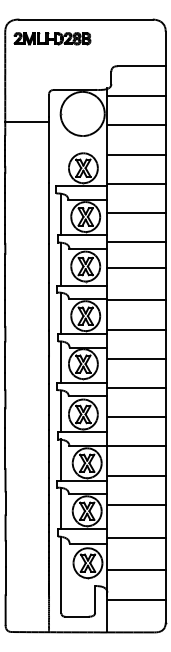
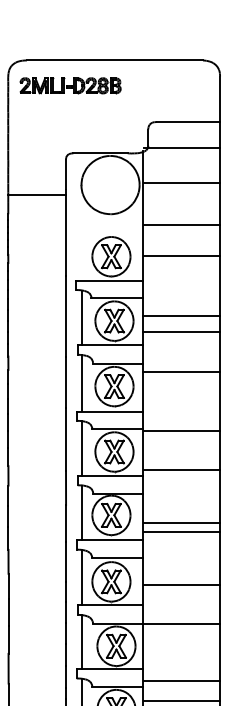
line: (136, 96) -> (181, 148), moved
line: (136, 125) -> (181, 183), moved
line: (136, 154) -> (181, 225), moved
line: (136, 183) -> (181, 255), moved
line: (136, 242) -> (181, 332), moved
line: (136, 267) -> (181, 371), moved
line: (136, 358) -> (181, 522), moved
line: (136, 388) -> (181, 533), moved
line: (136, 475) -> (181, 680), moved

